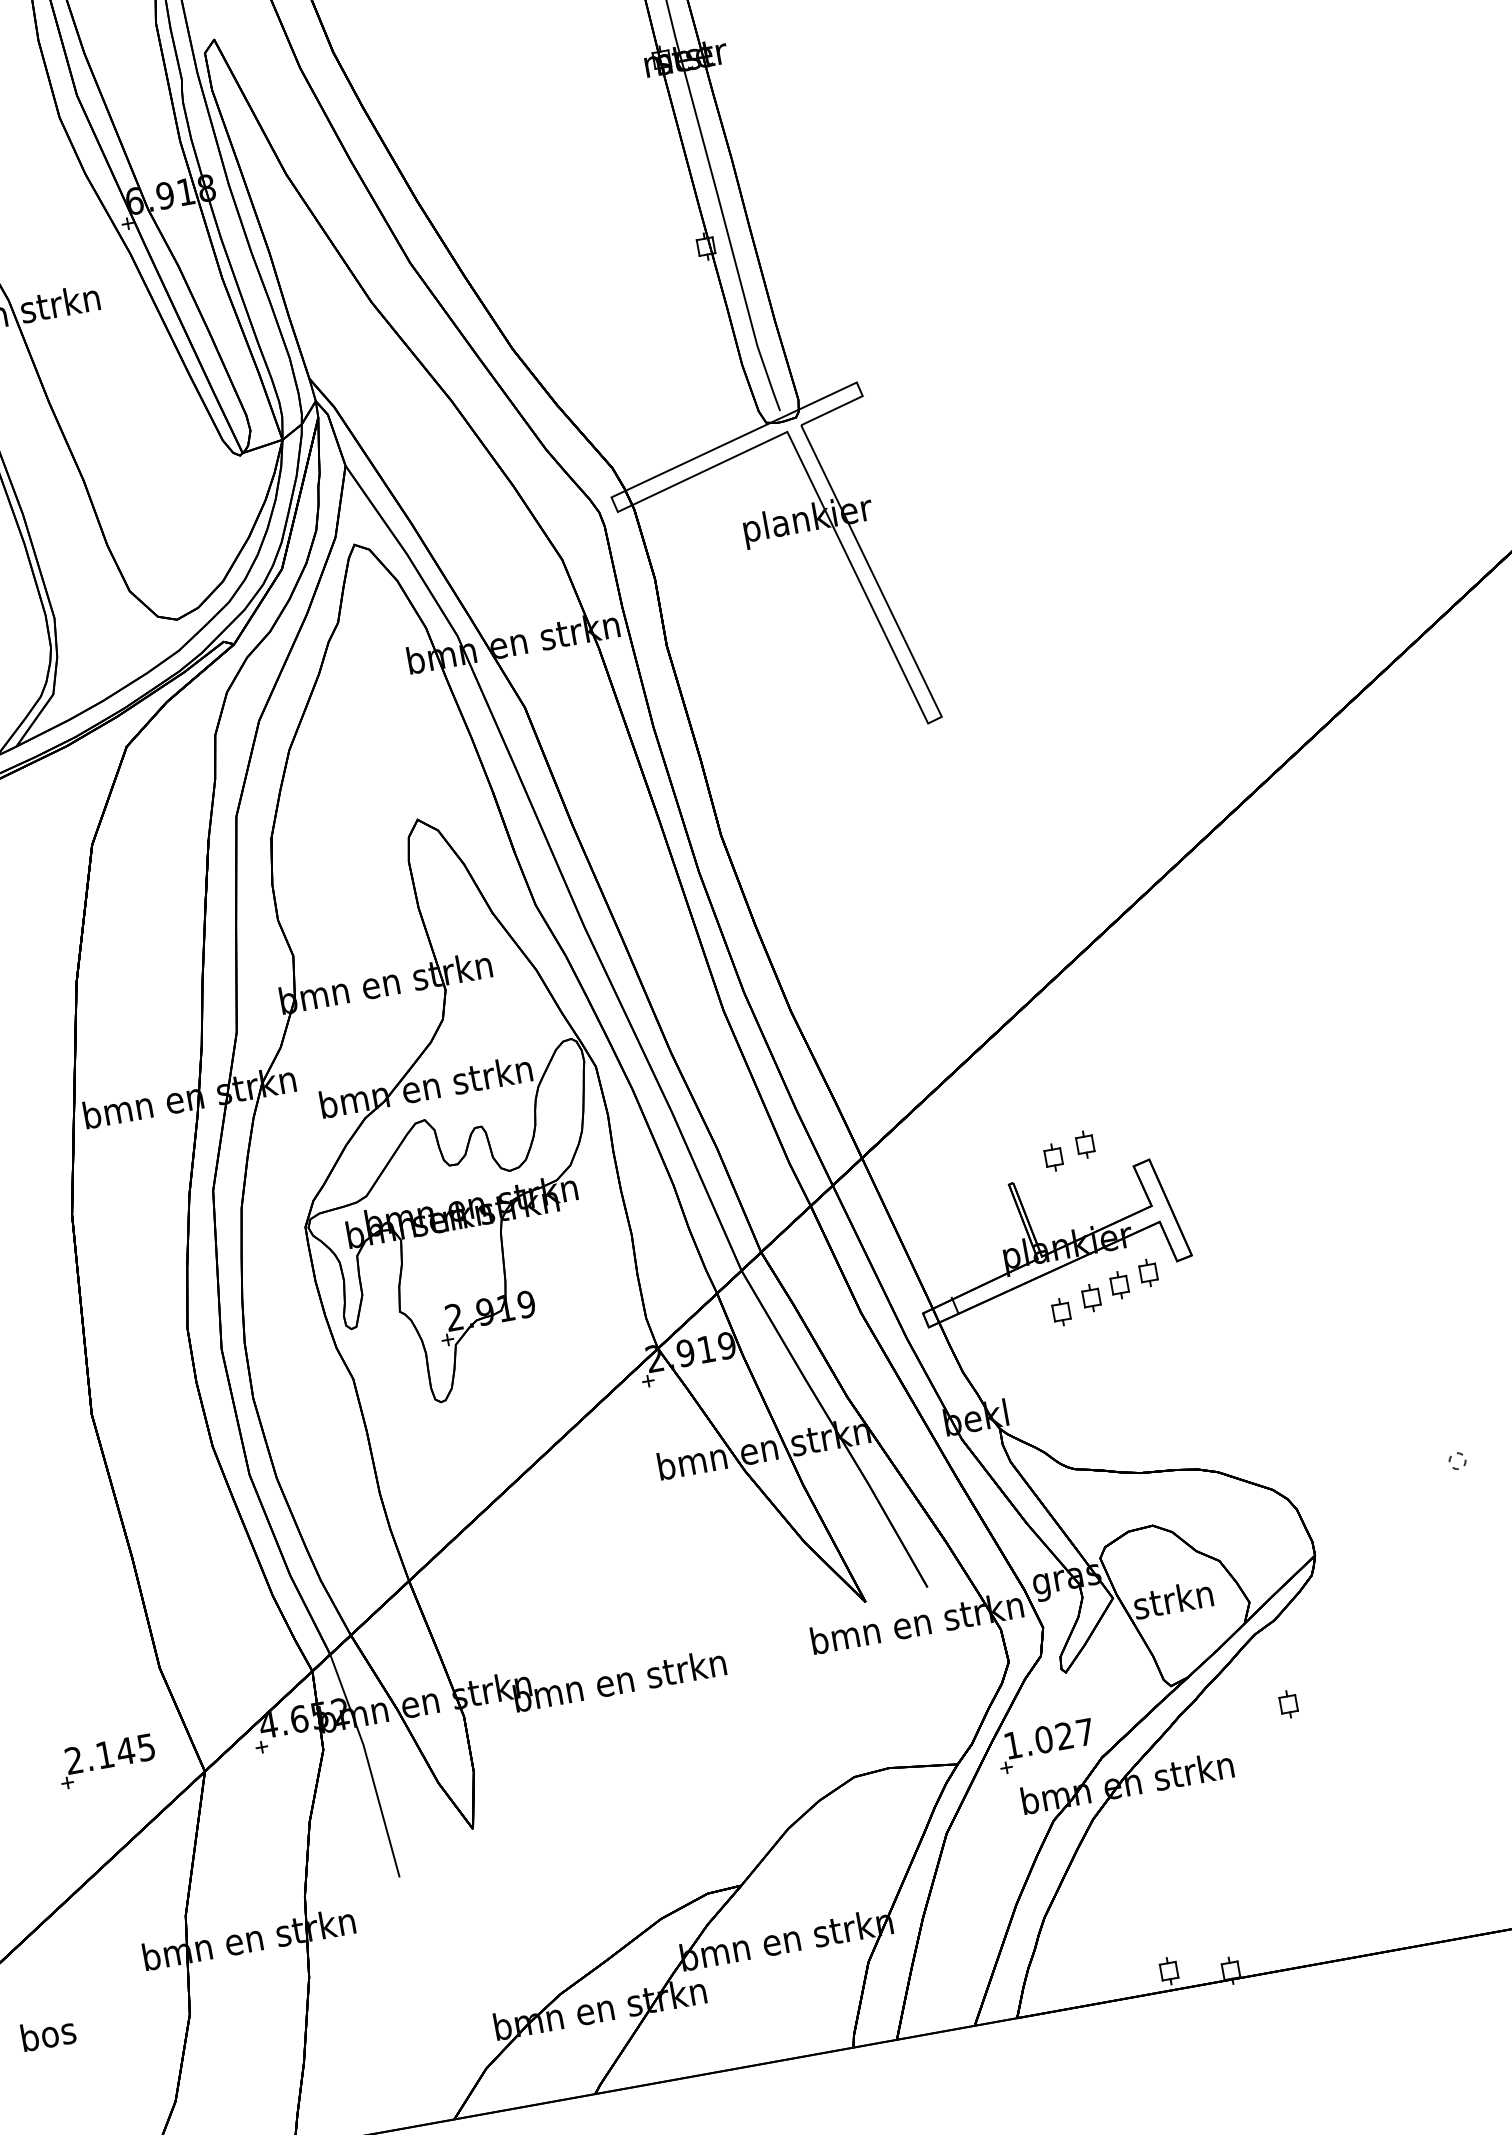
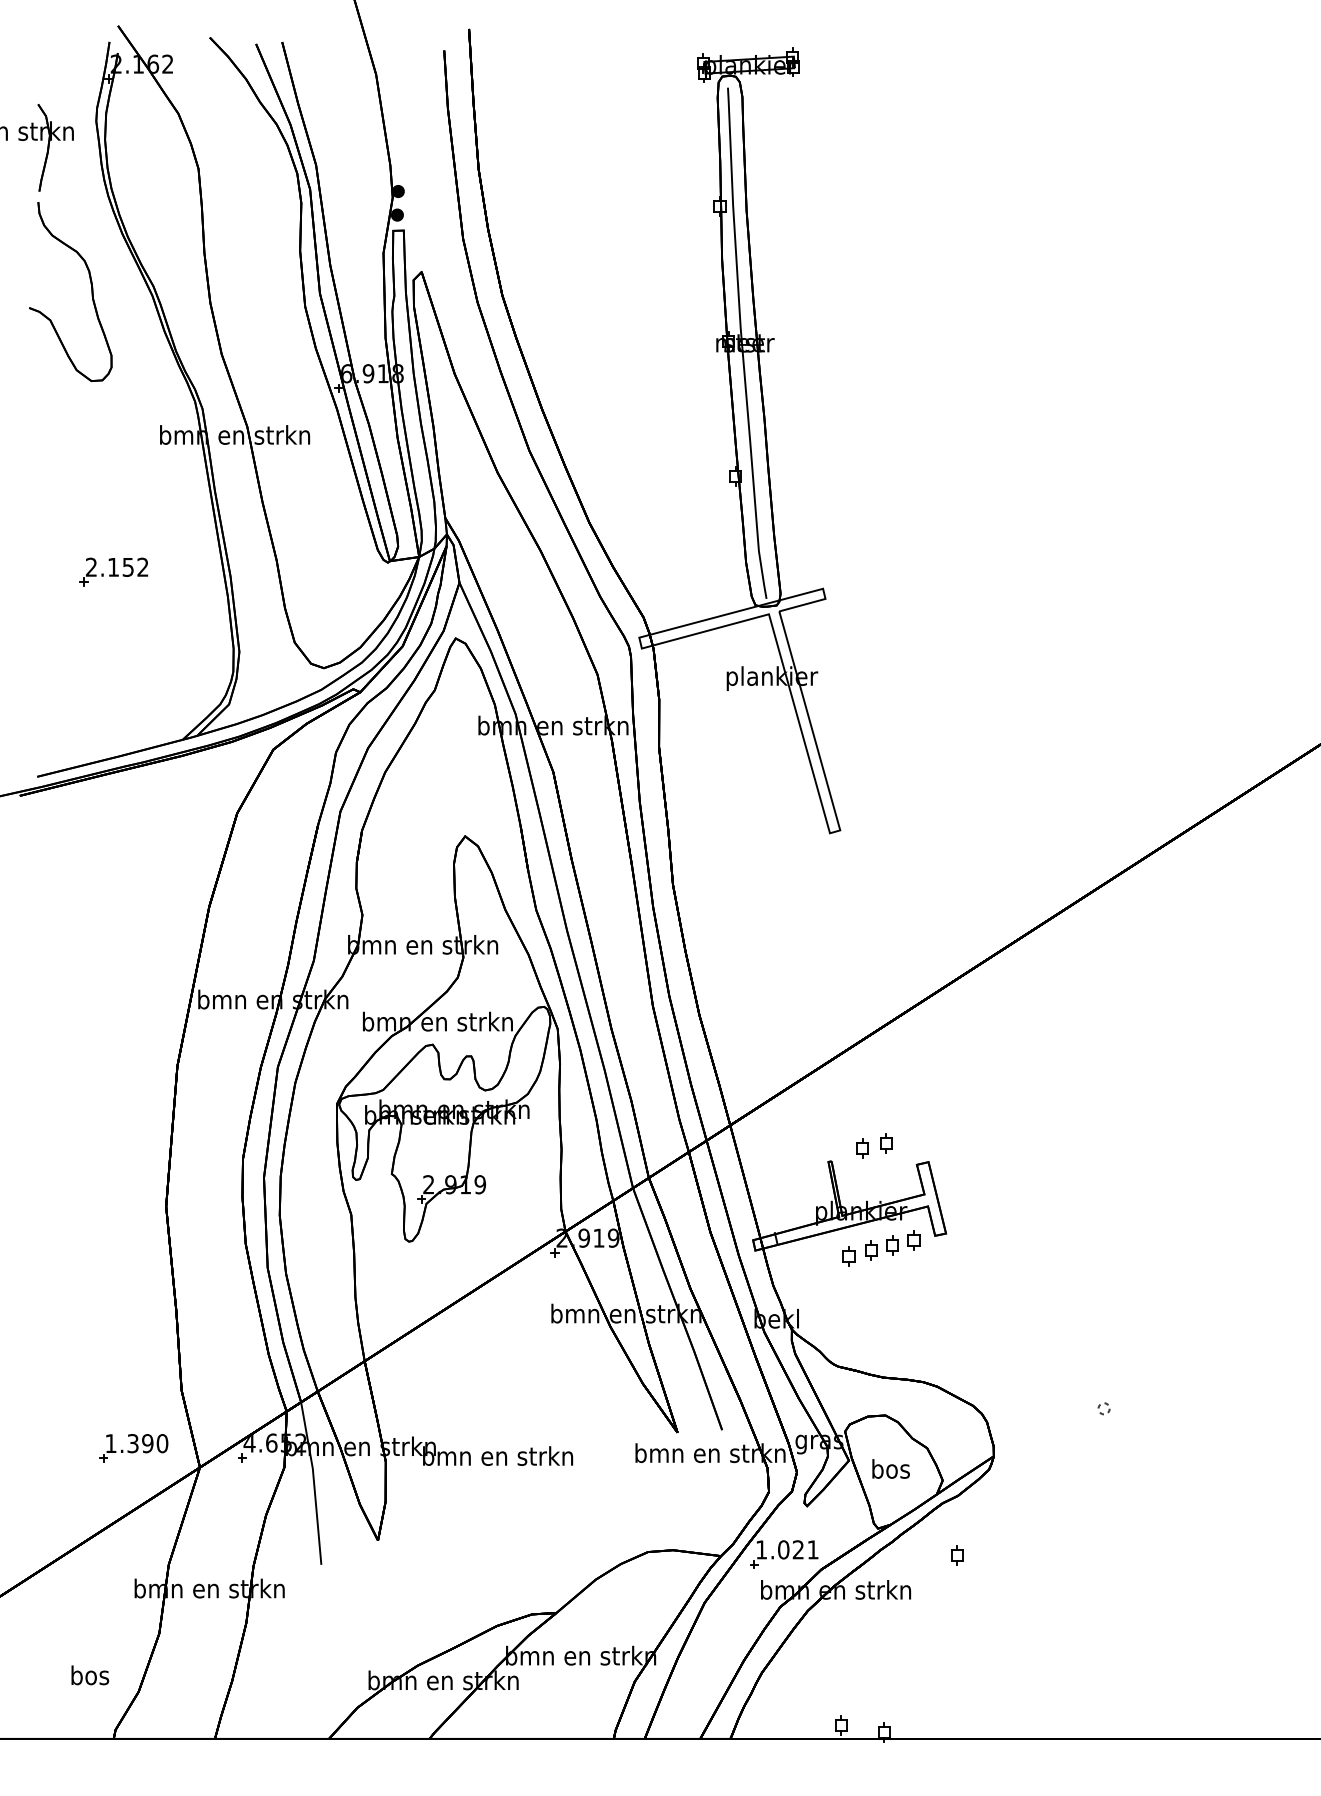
text: (1173, 1598) -> (890, 1468), strkn -> bos
text: (1084, 1731) -> (812, 1549), 1.027 -> 1.021
text: (109, 1753) -> (136, 1443), 2.145 -> 1.390
text: (48, 2034) -> (90, 1675), moved

